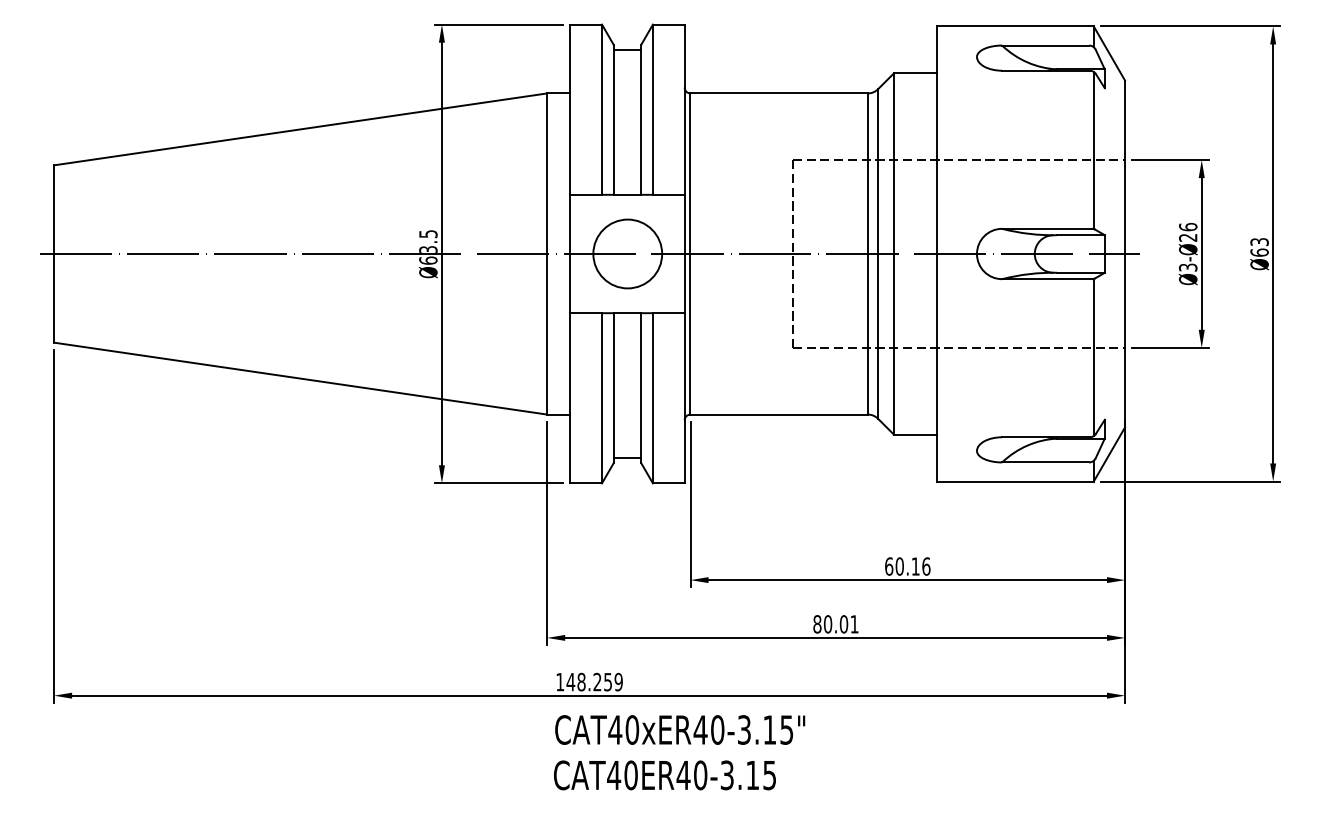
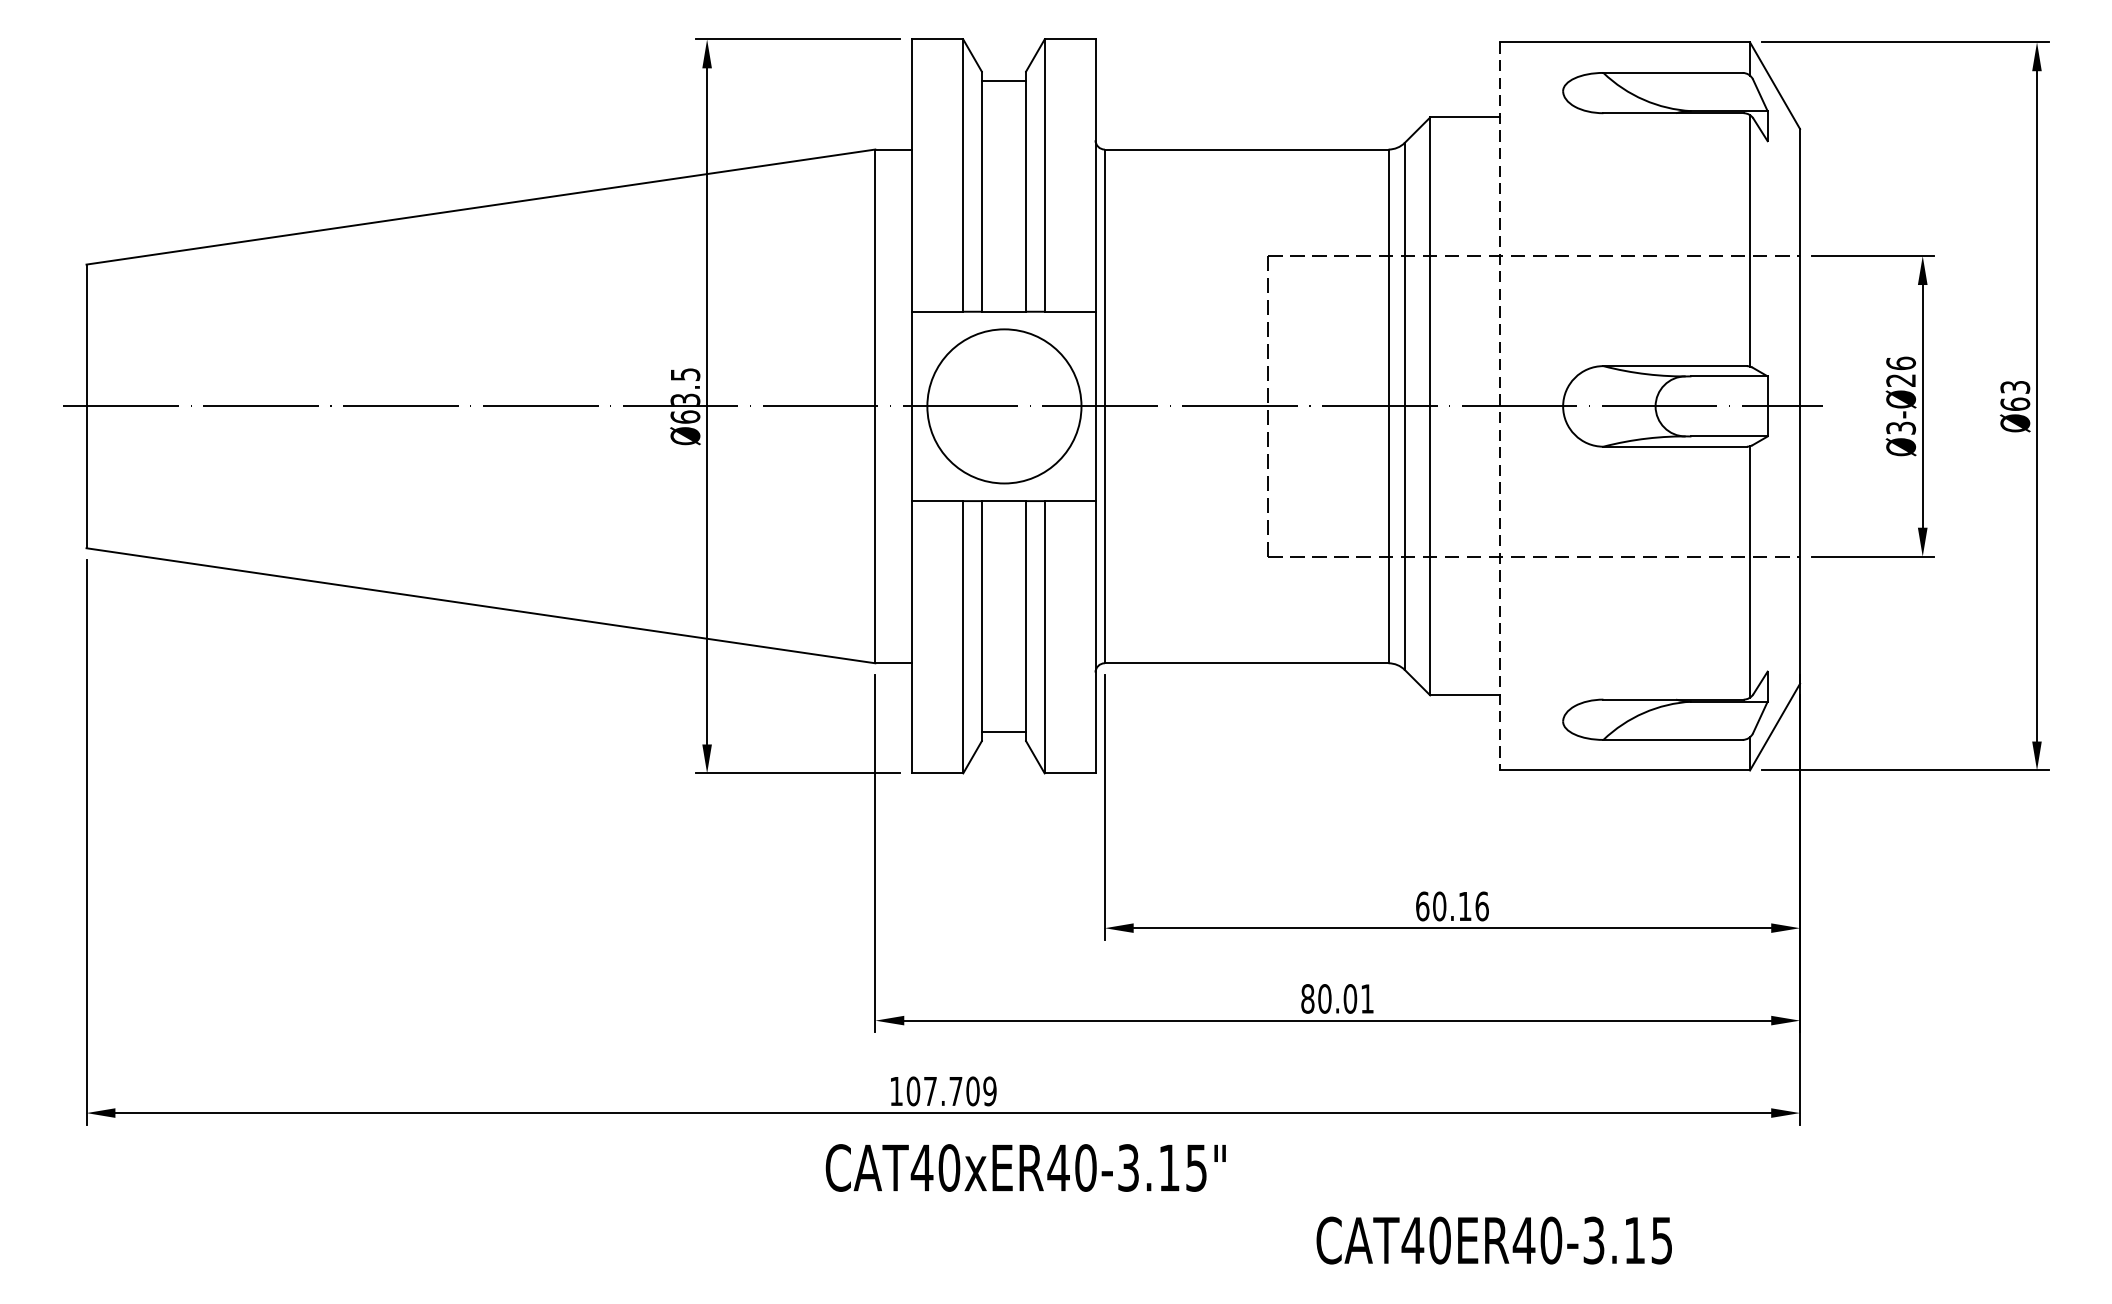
circle: (627, 253) -> (1004, 405), size x1.4
line: (937, 254) -> (1499, 407), solid -> dashed
text: (589, 681) -> (943, 1090), 148.259 -> 107.709
text: (680, 729) -> (1026, 1167), moved
text: (664, 775) -> (1493, 1240), moved

